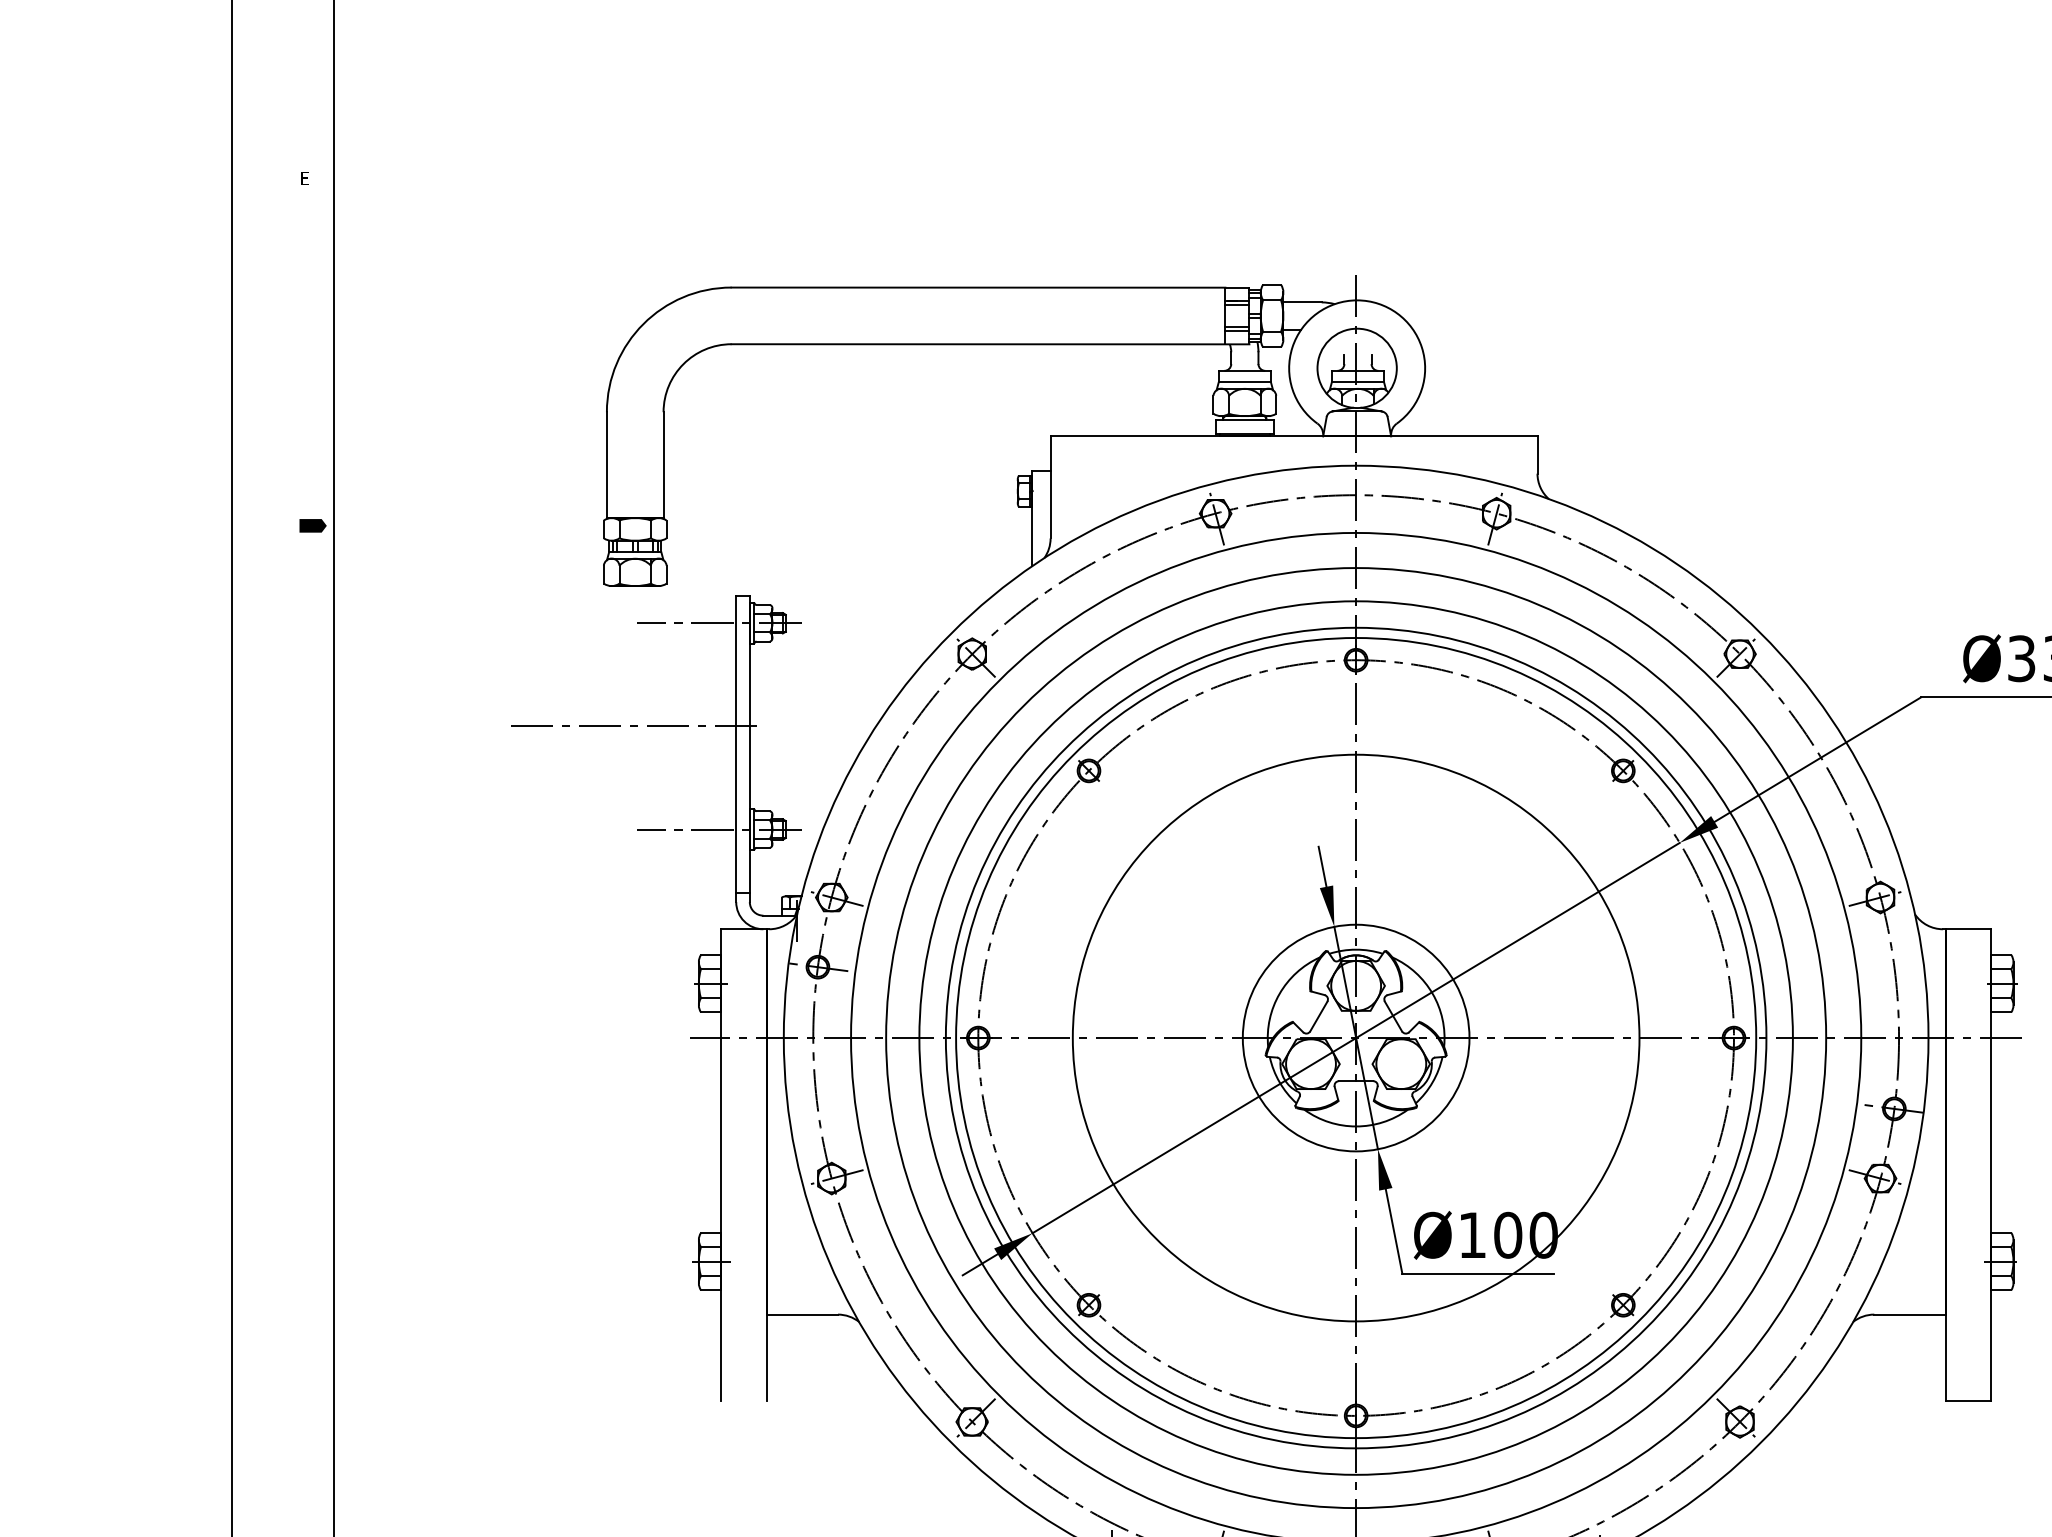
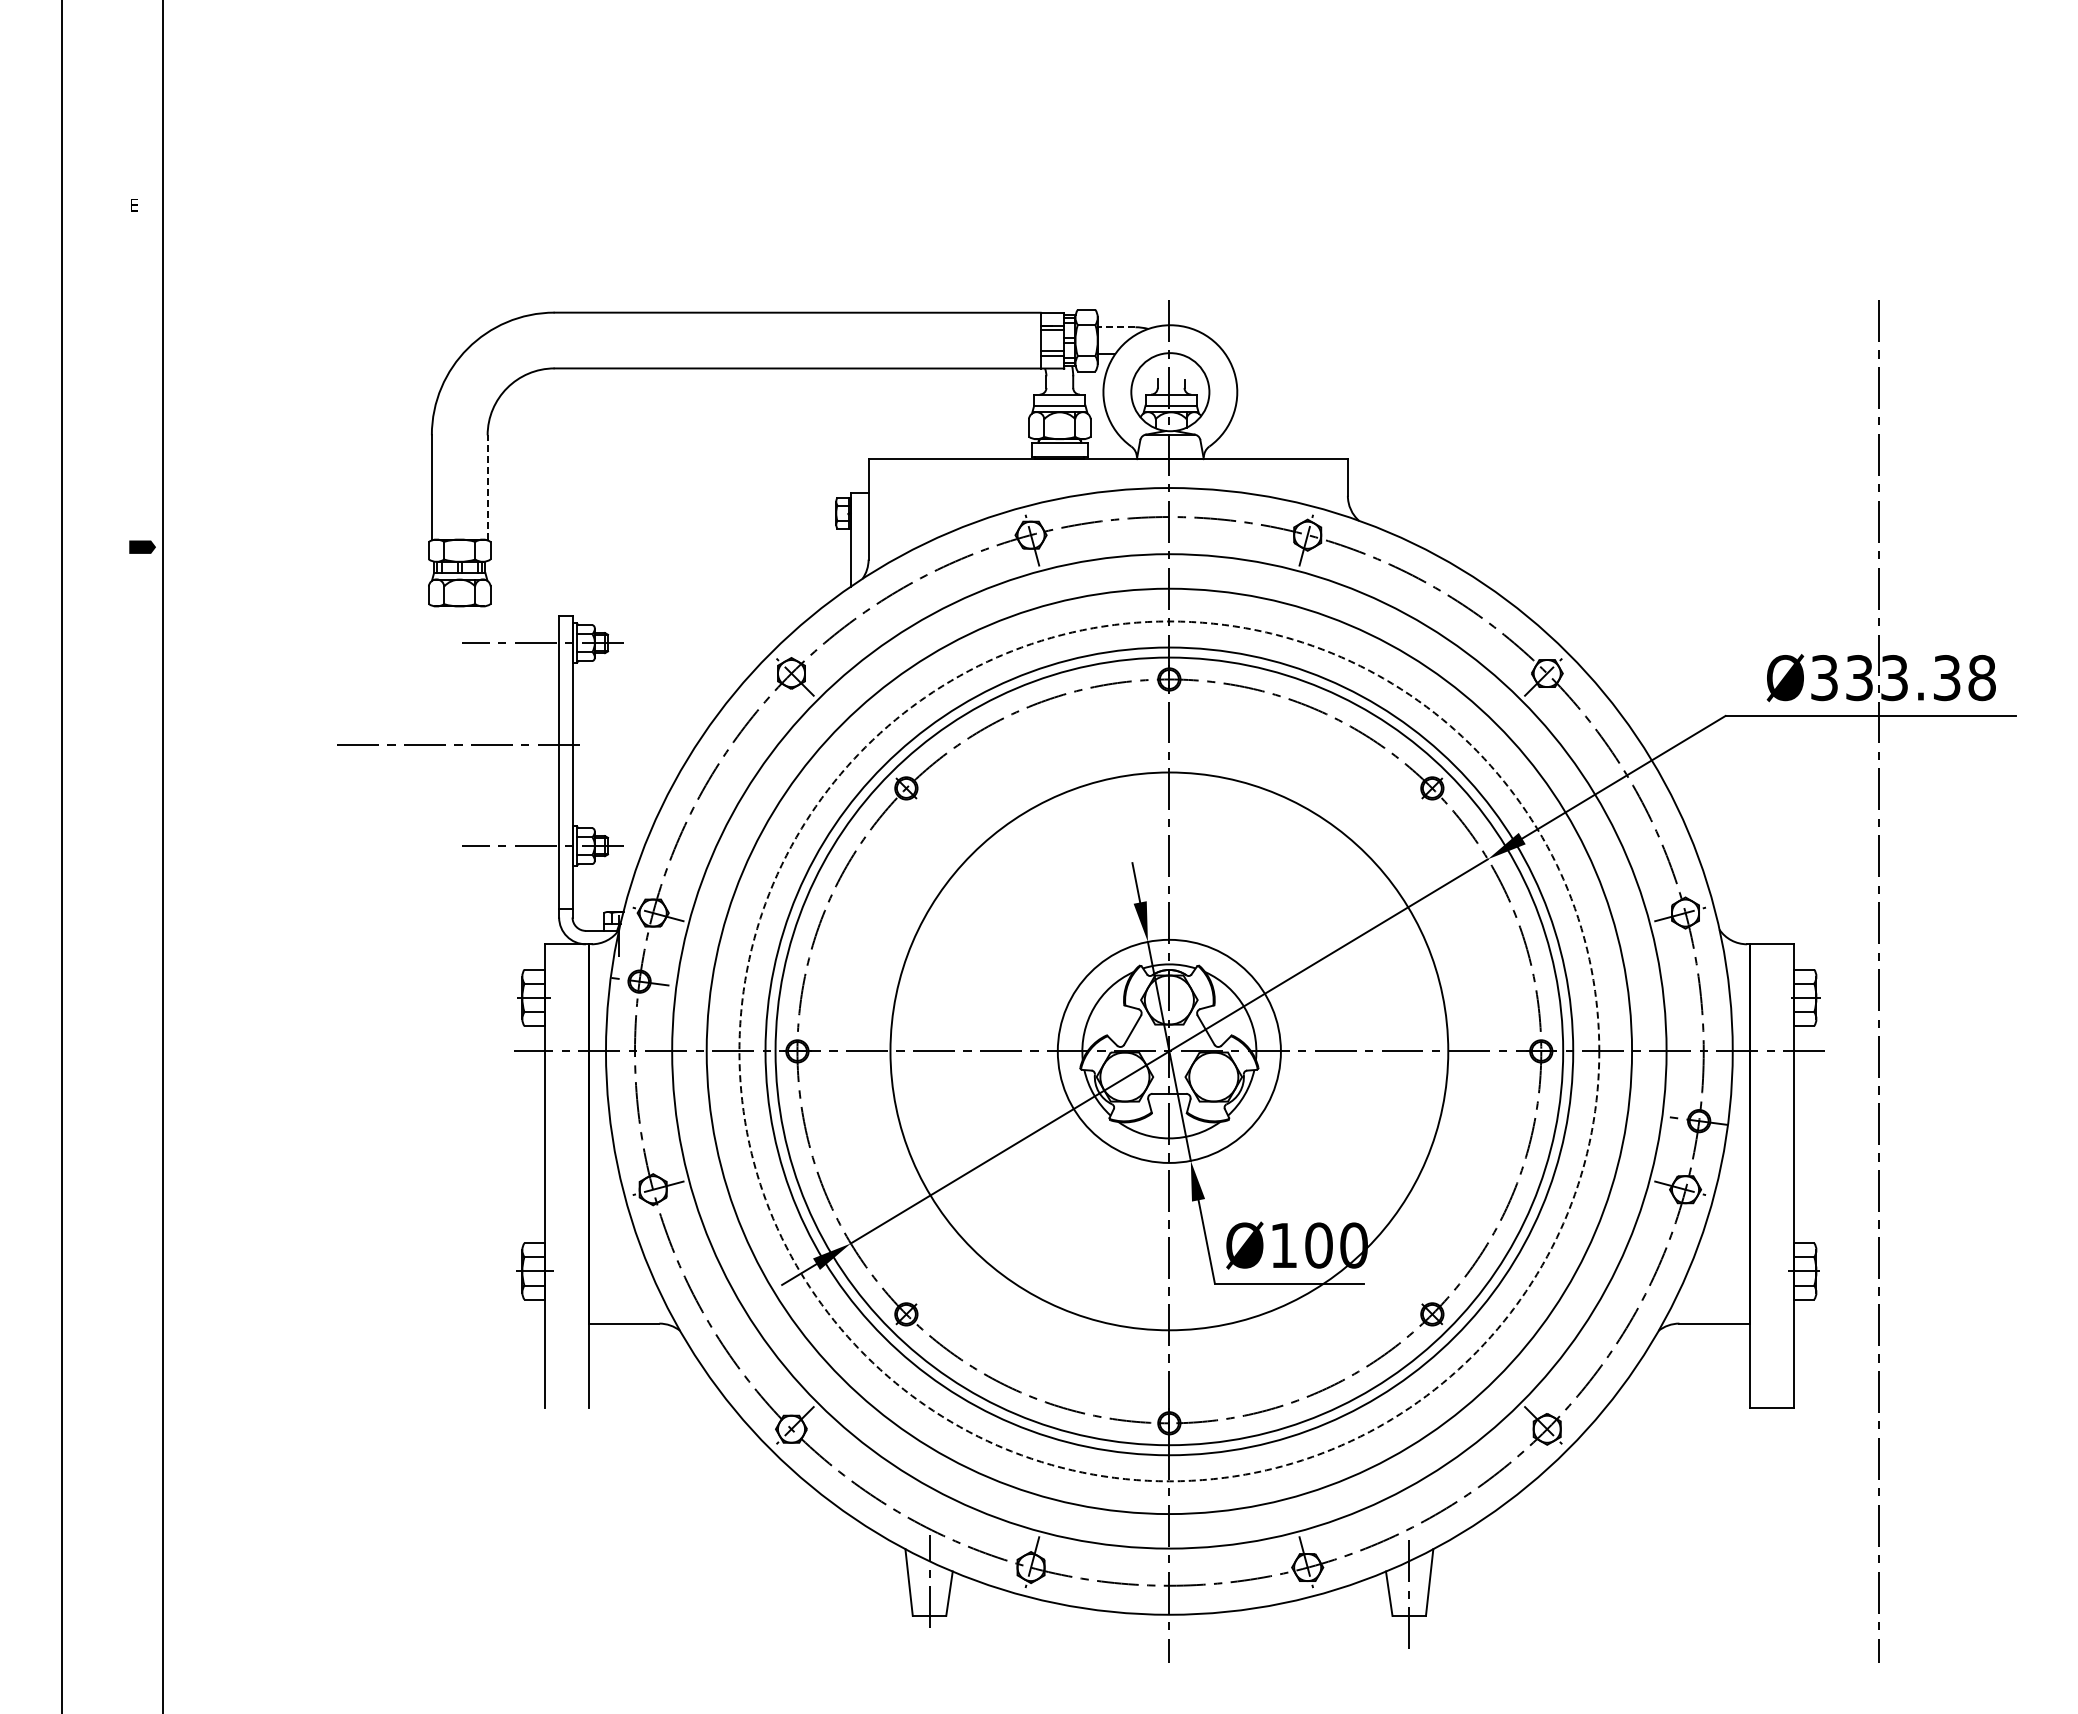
line: (1302, 302) -> (1116, 327), solid -> dashed
line: (663, 464) -> (487, 486), solid -> dashed
circle: (1356, 1038) -> (1169, 1051), solid -> dashed

